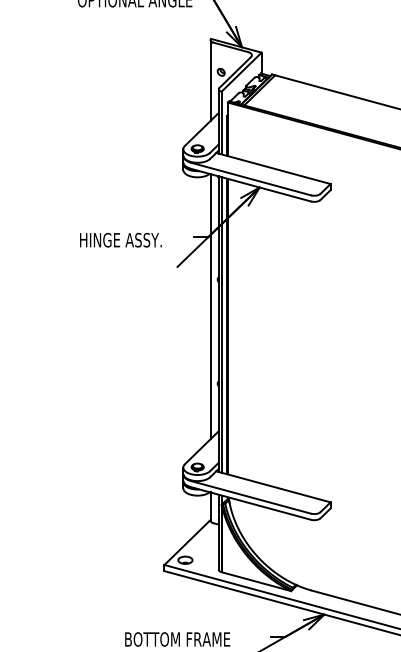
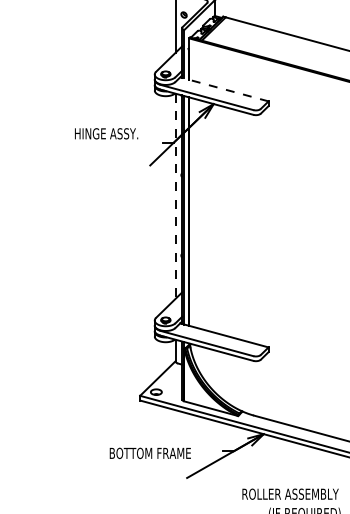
line: (273, 168) -> (224, 89), solid -> dashed
text: (120, 239) -> (106, 133), moved
line: (210, 307) -> (175, 196), solid -> dashed

